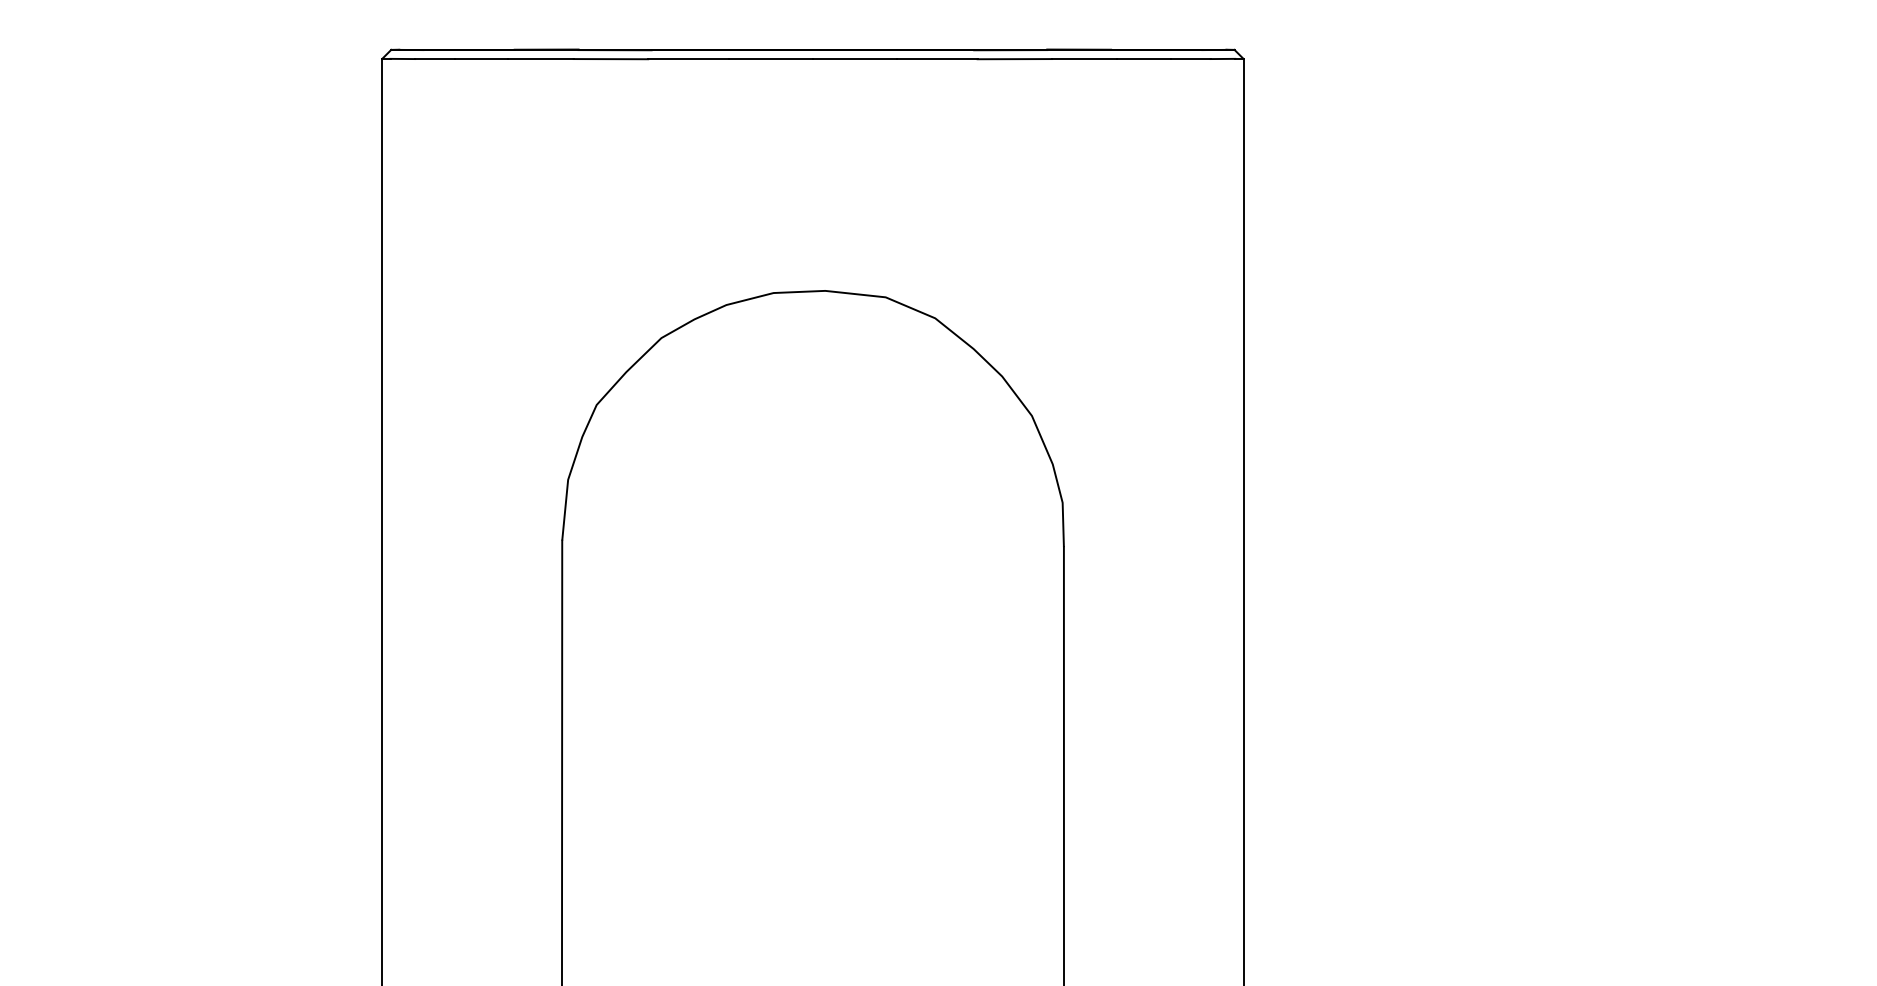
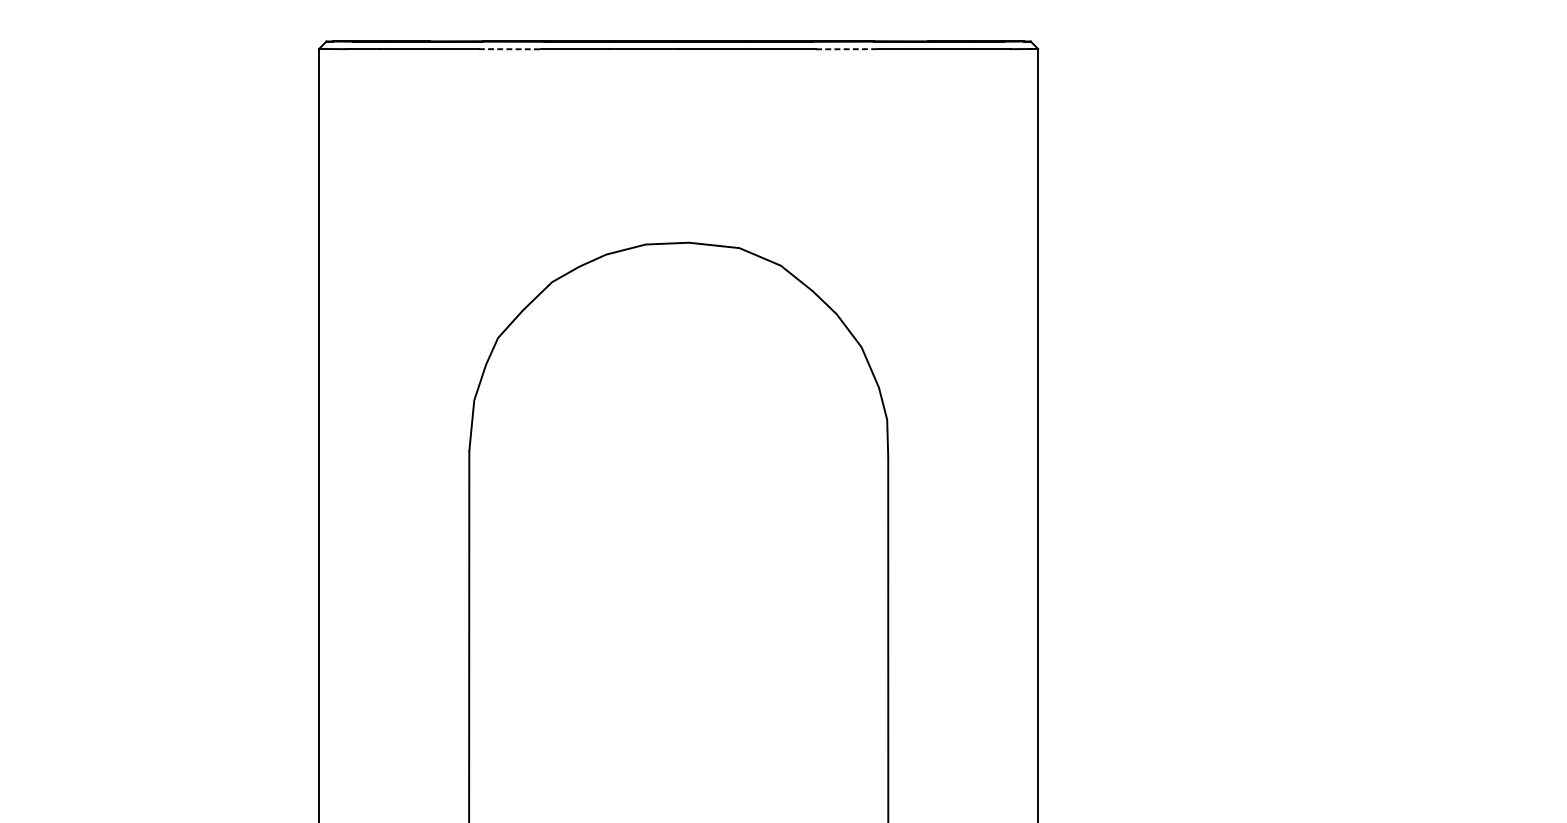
line: (611, 59) -> (510, 49), solid -> dashed
line: (1015, 59) -> (847, 49), solid -> dashed

